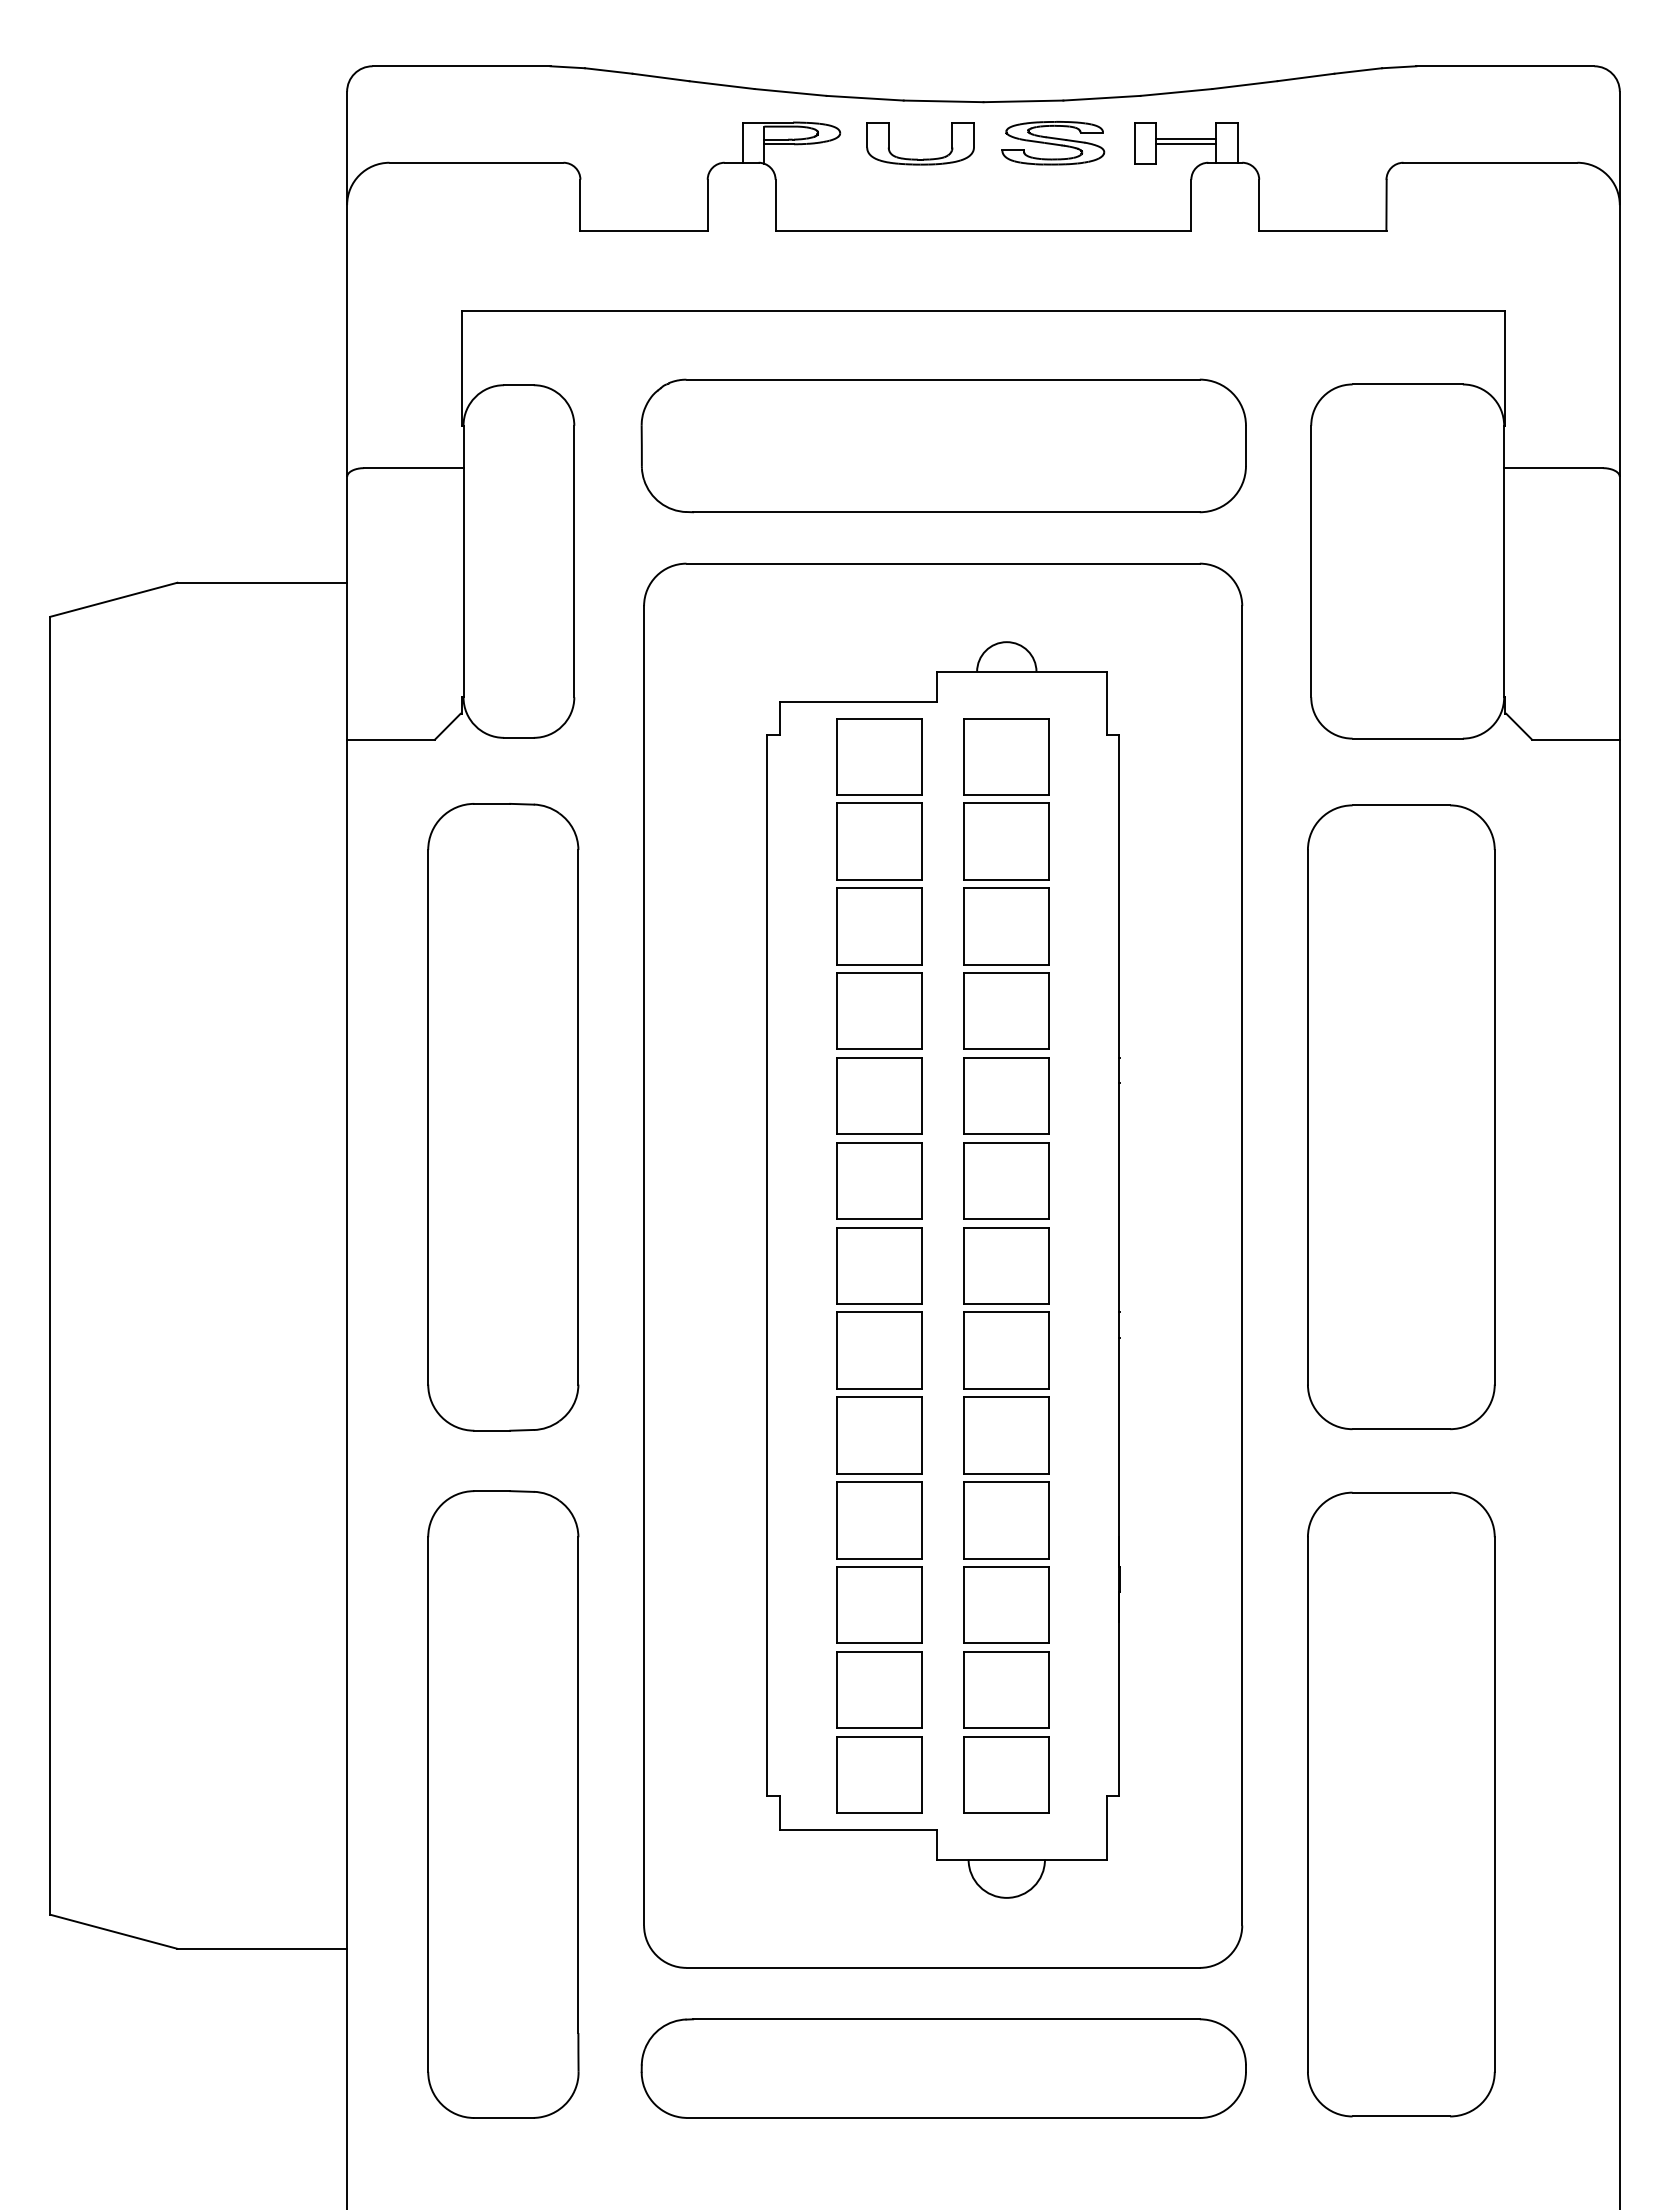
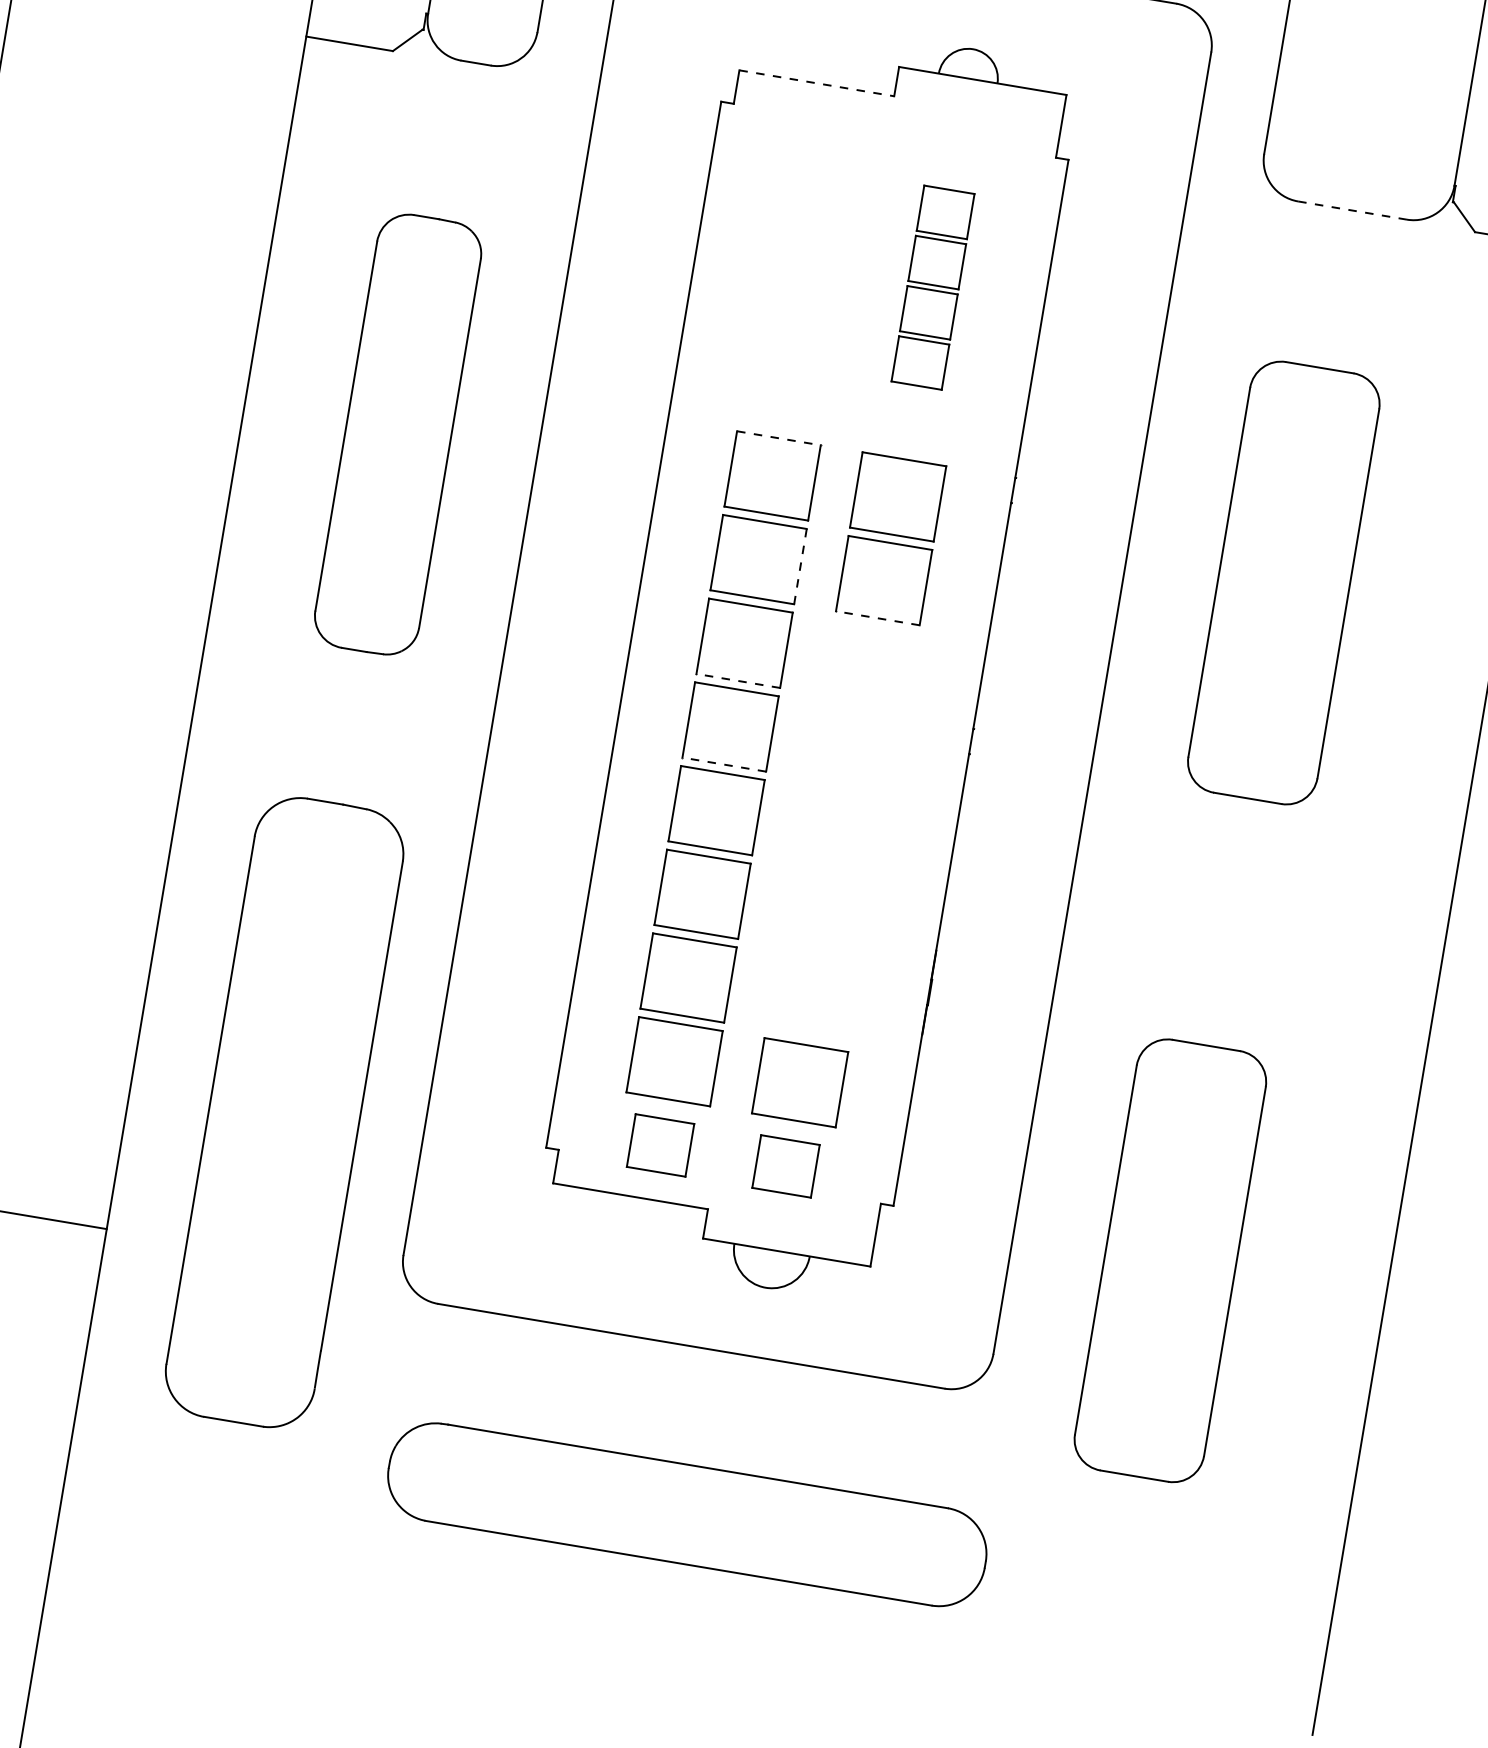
line: (858, 701) -> (817, 83), solid -> dashed
line: (1408, 738) -> (1353, 210), solid -> dashed
part: (879, 883) -> (807, 266), removed
part: (1006, 883) -> (932, 287), size x0.6
line: (880, 1057) -> (779, 438), solid -> dashed
part: (503, 1117) -> (398, 434), size x0.7
part: (1401, 1117) -> (1283, 583), size x0.7
line: (921, 1181) -> (799, 567), solid -> dashed
line: (1006, 1219) -> (877, 618), solid -> dashed
line: (879, 1303) -> (738, 680), solid -> dashed
line: (879, 1388) -> (724, 764), solid -> dashed
part: (1006, 1435) -> (841, 831), removed
part: (879, 1774) -> (660, 1145), size x0.7
part: (1006, 1774) -> (785, 1166), size x0.7
part: (1401, 1804) -> (1170, 1260), size x0.7
part: (943, 2068) -> (687, 1514), moved

